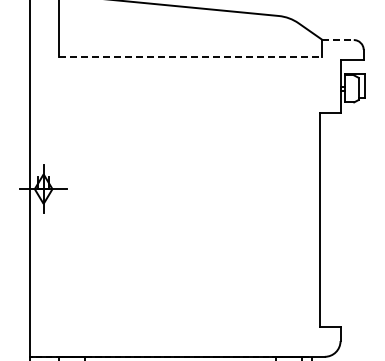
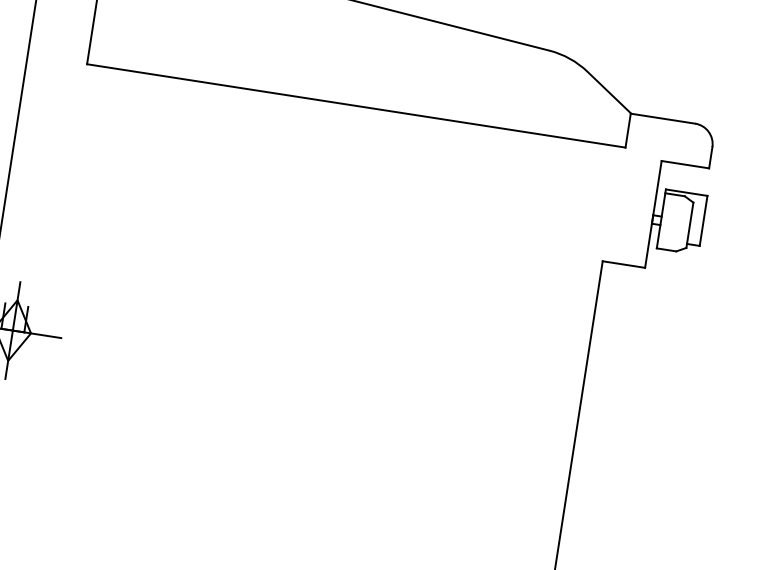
line: (338, 40) -> (663, 119), dashed -> solid
line: (191, 56) -> (357, 105), dashed -> solid

